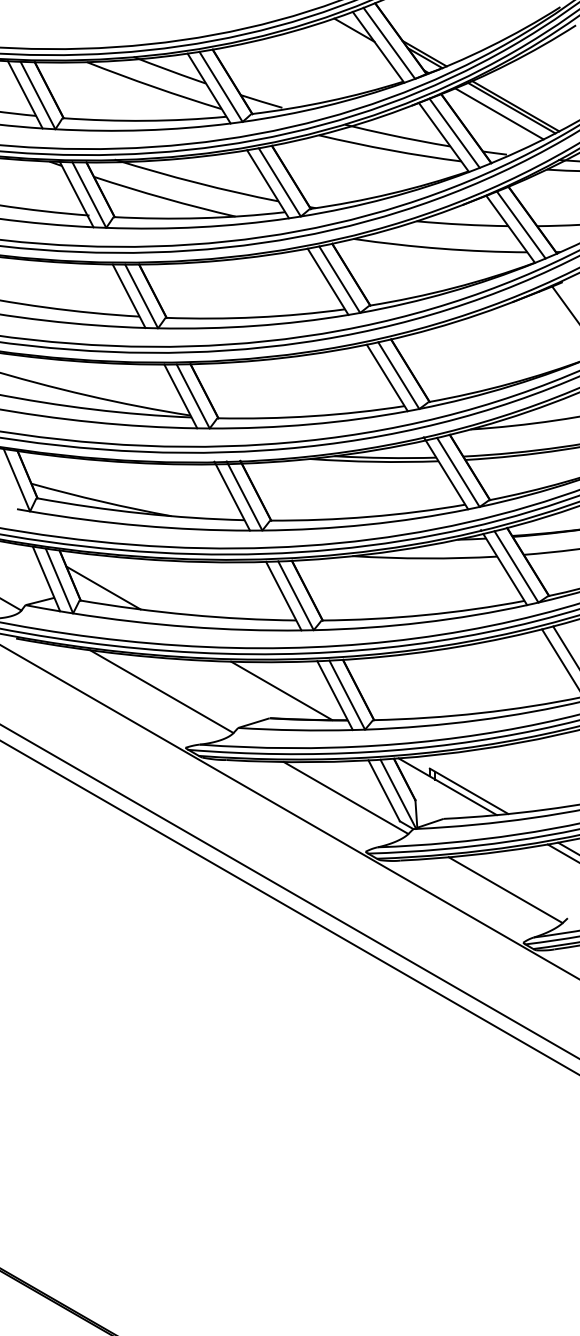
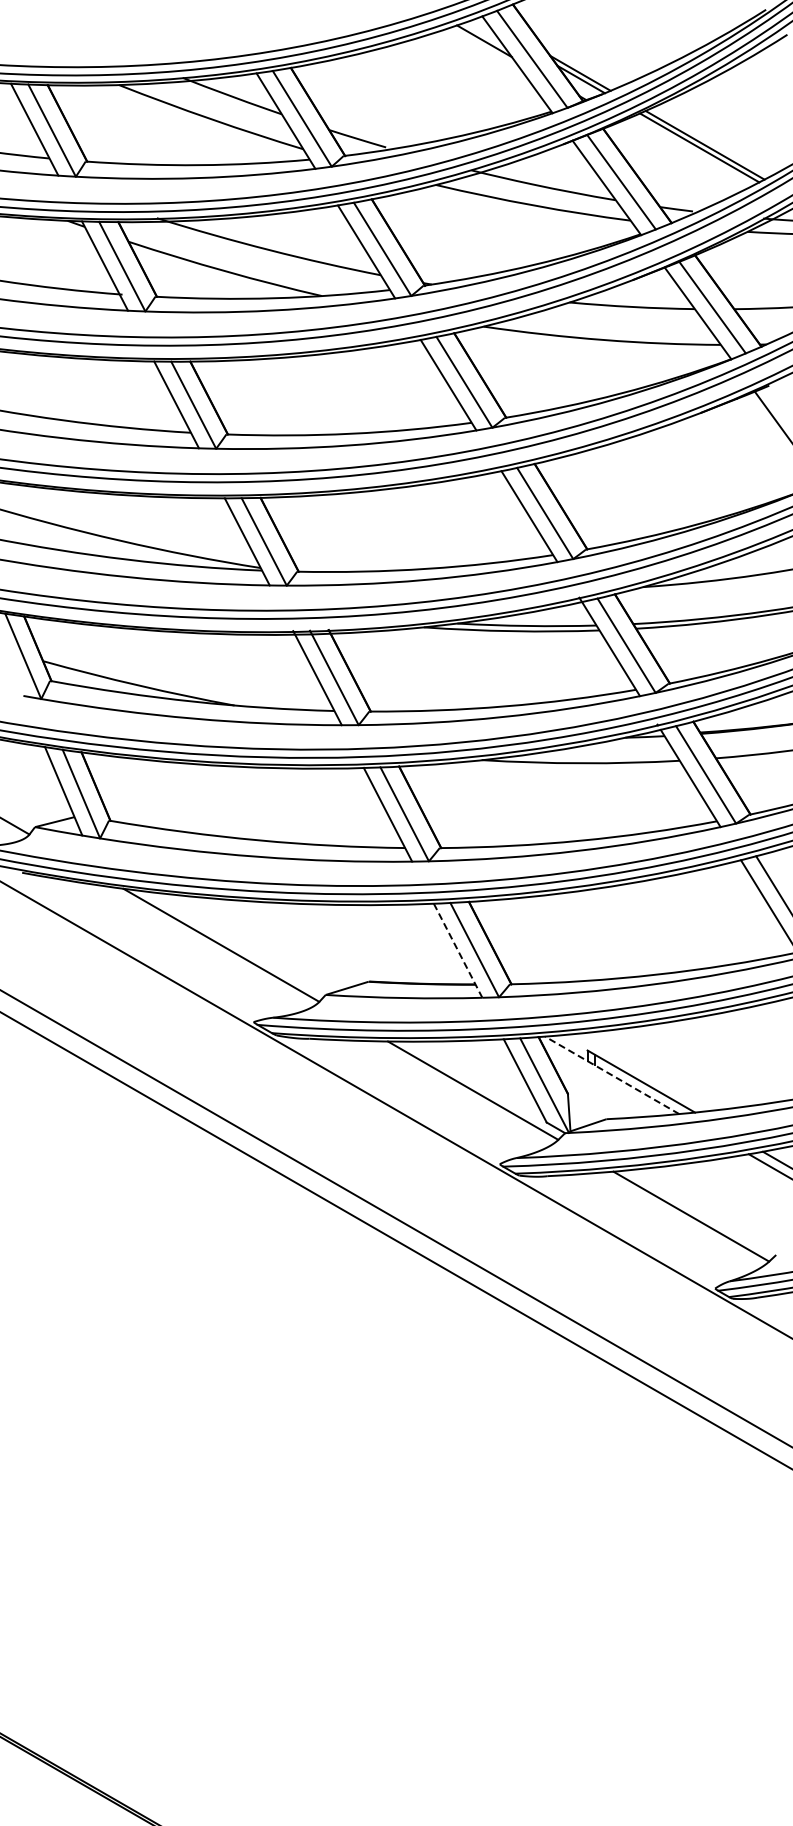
line: (499, 113) -> (682, 155), removed
line: (103, 587) -> (141, 803), removed
line: (281, 691) -> (385, 944), removed
line: (335, 695) -> (458, 950), solid -> dashed
line: (447, 786) -> (611, 1075), solid -> dashed

